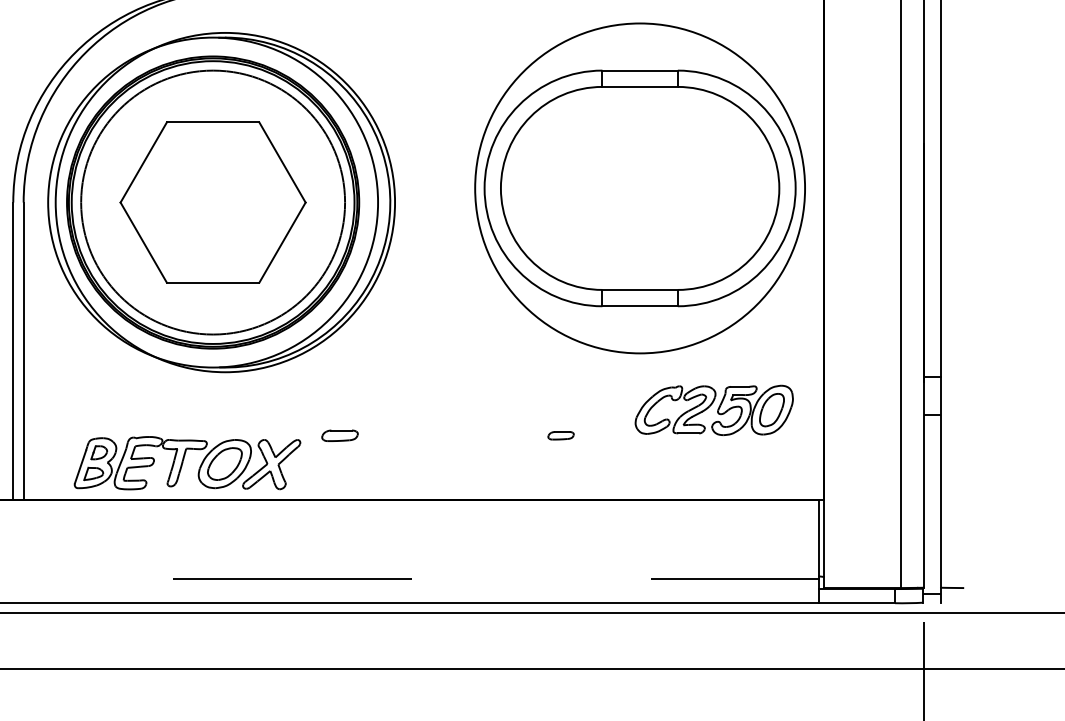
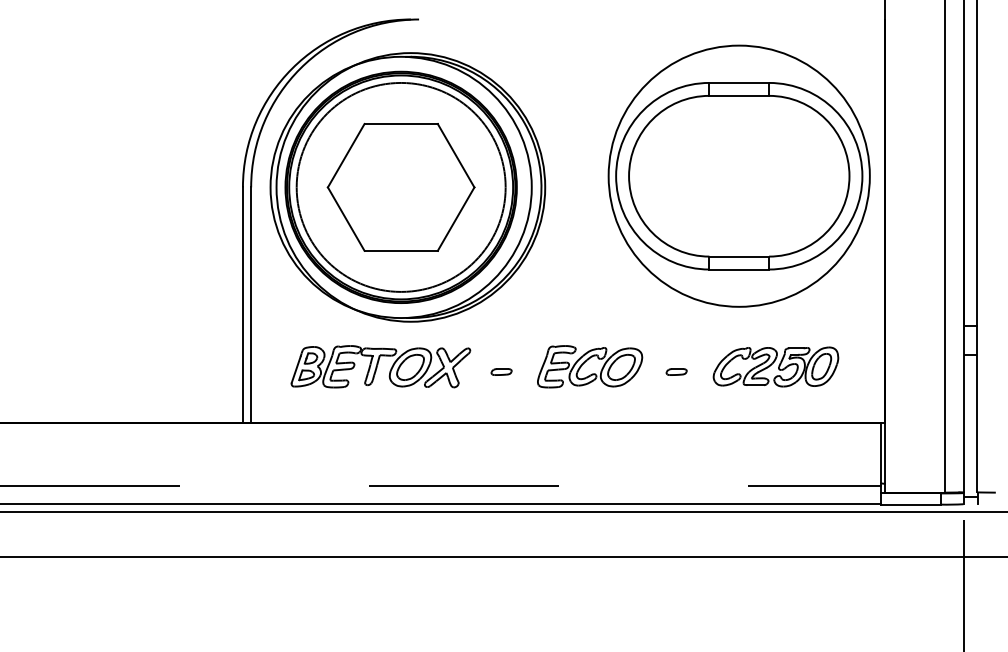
part: (713, 409) -> (775, 366), moved
part: (449, 421) -> (588, 360), added
part: (339, 435) -> (501, 371), size x0.71
part: (187, 462) -> (380, 366), moved

